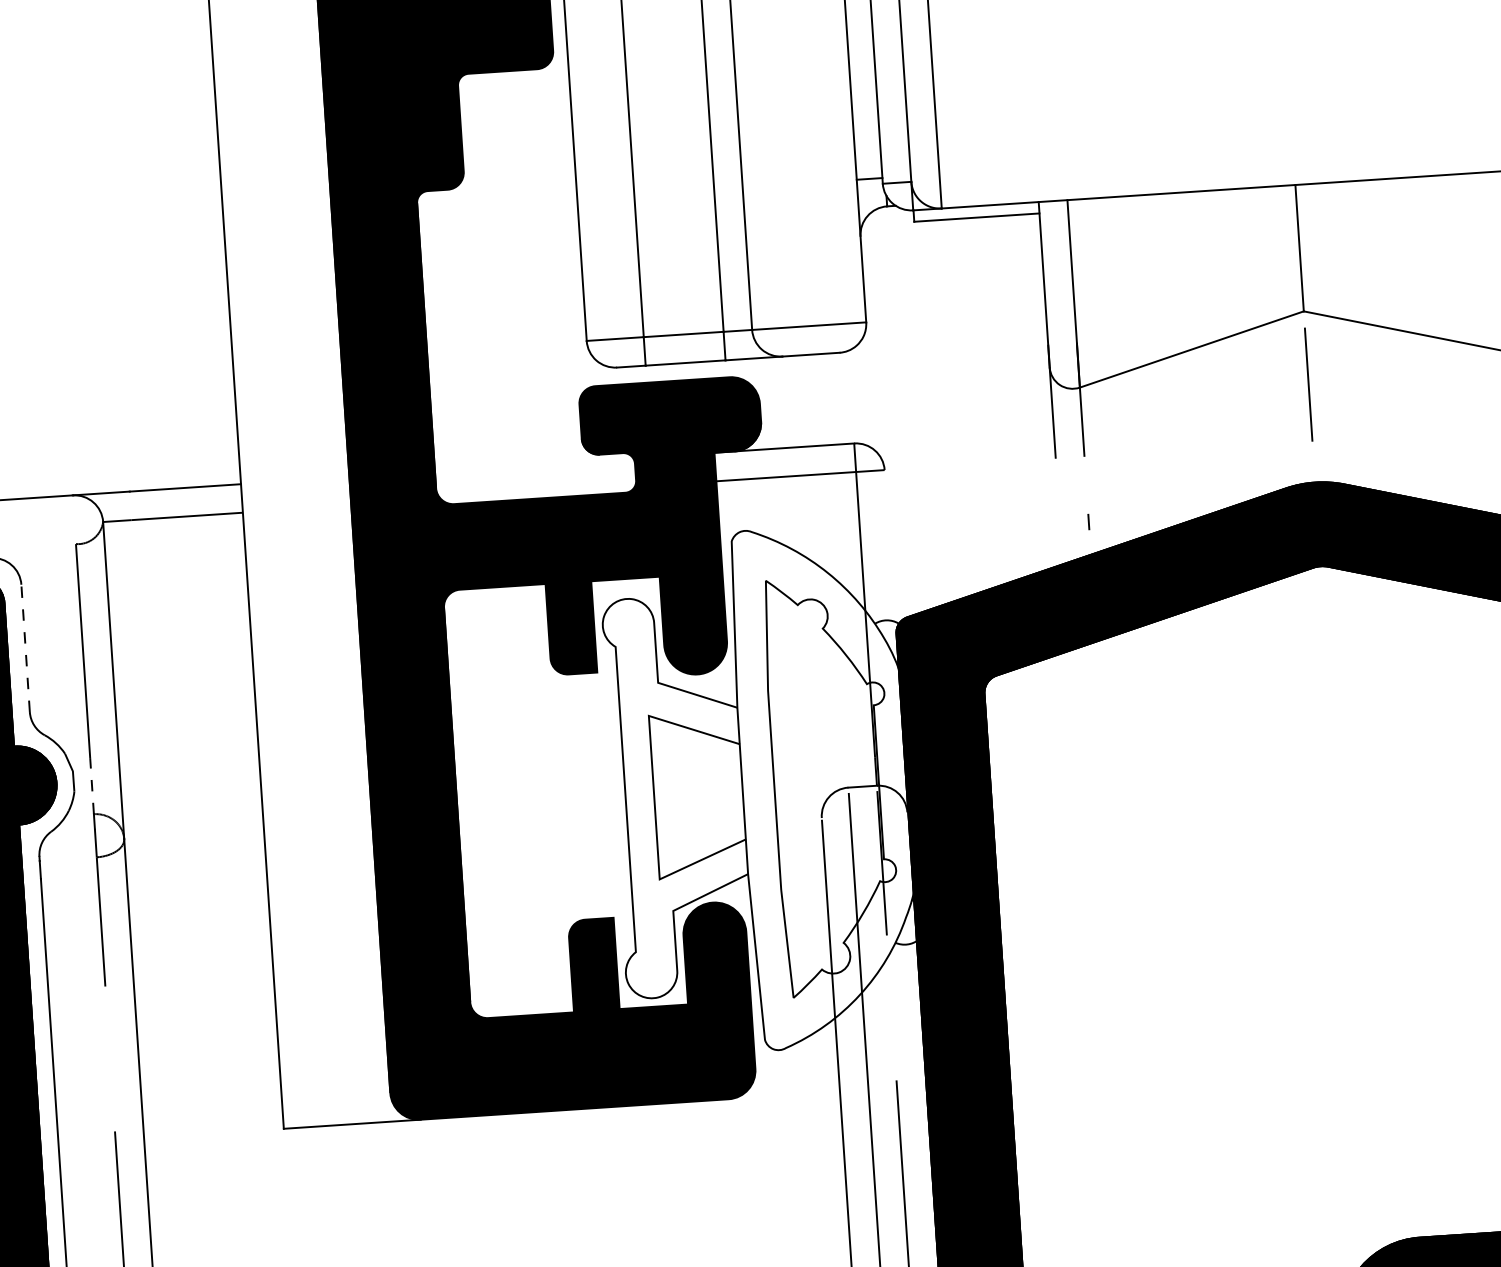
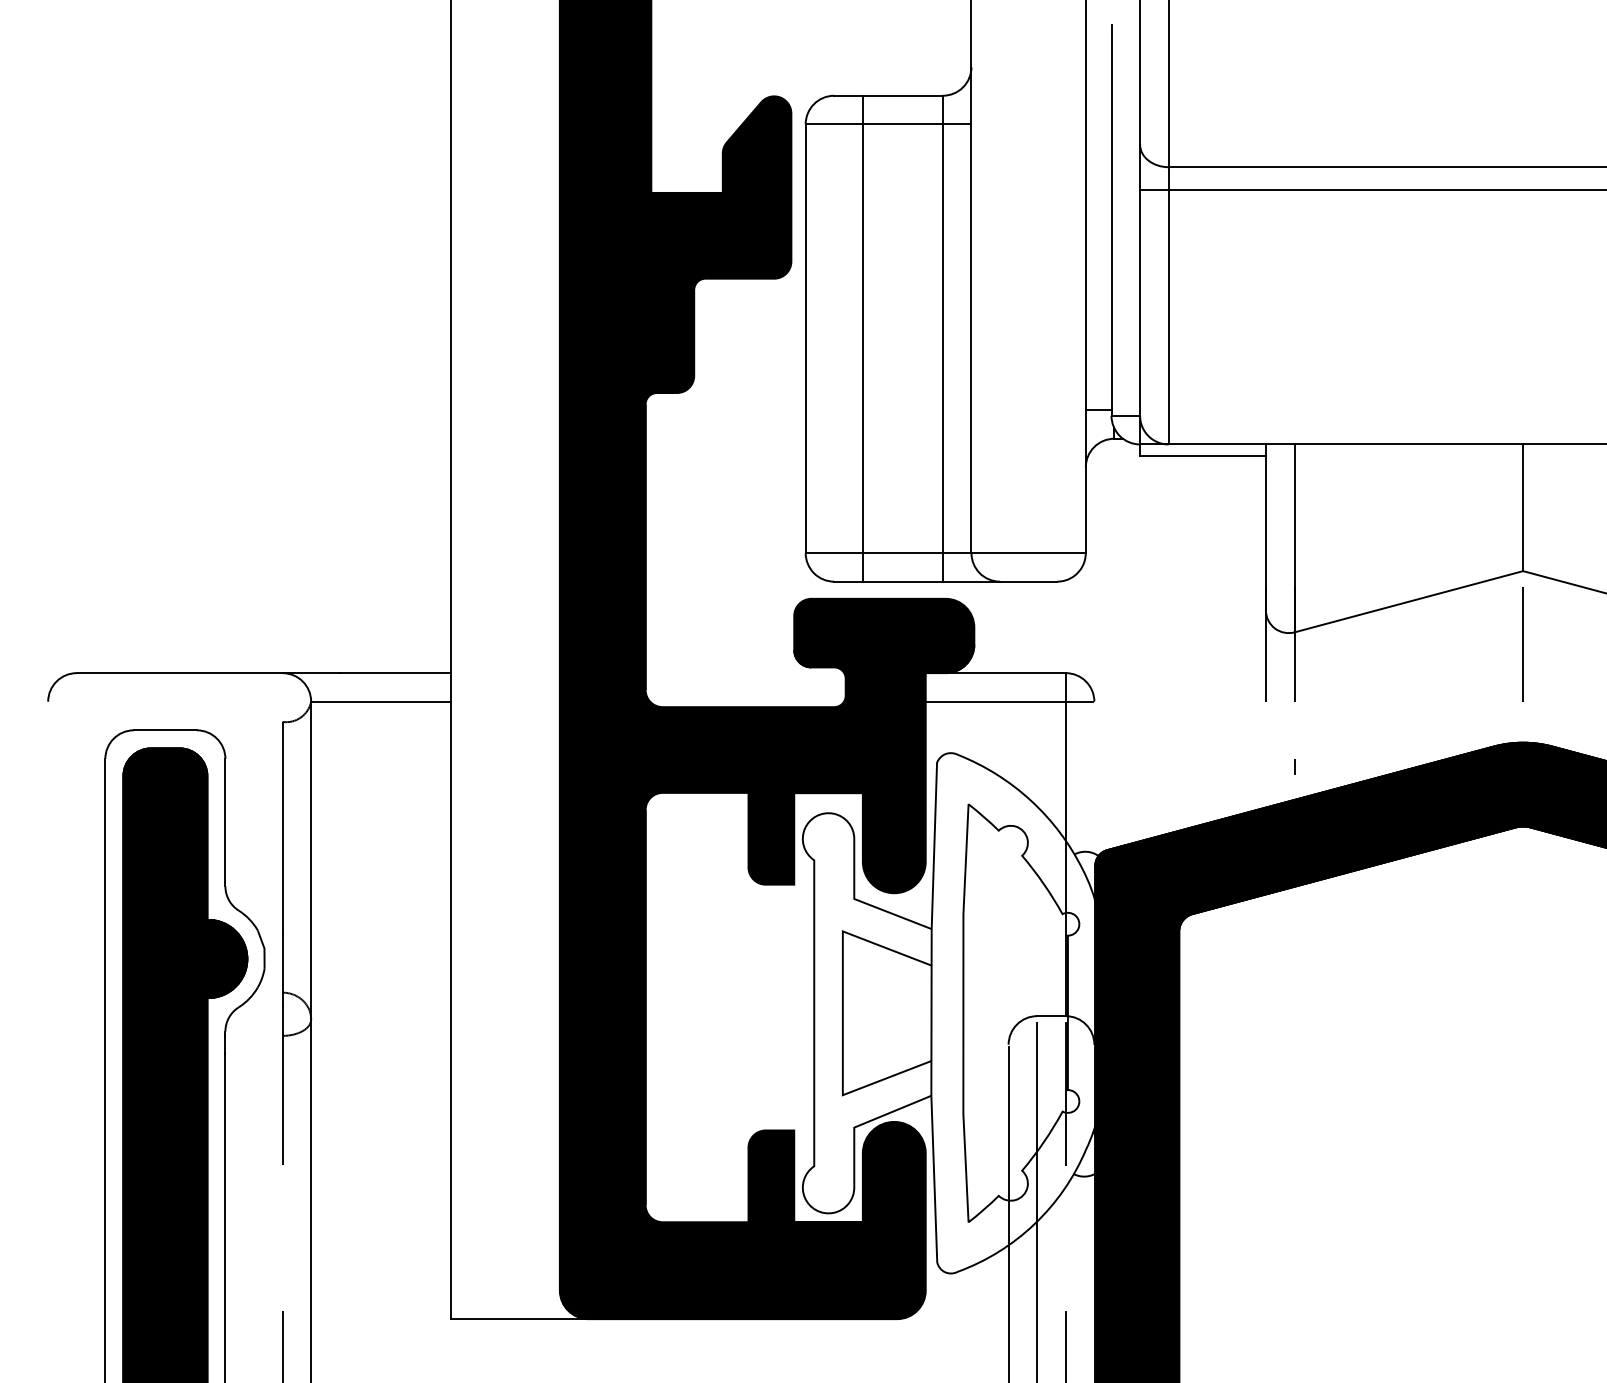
line: (25, 648) -> (225, 822), dashed -> solid
line: (91, 786) -> (282, 964), dashed -> solid

